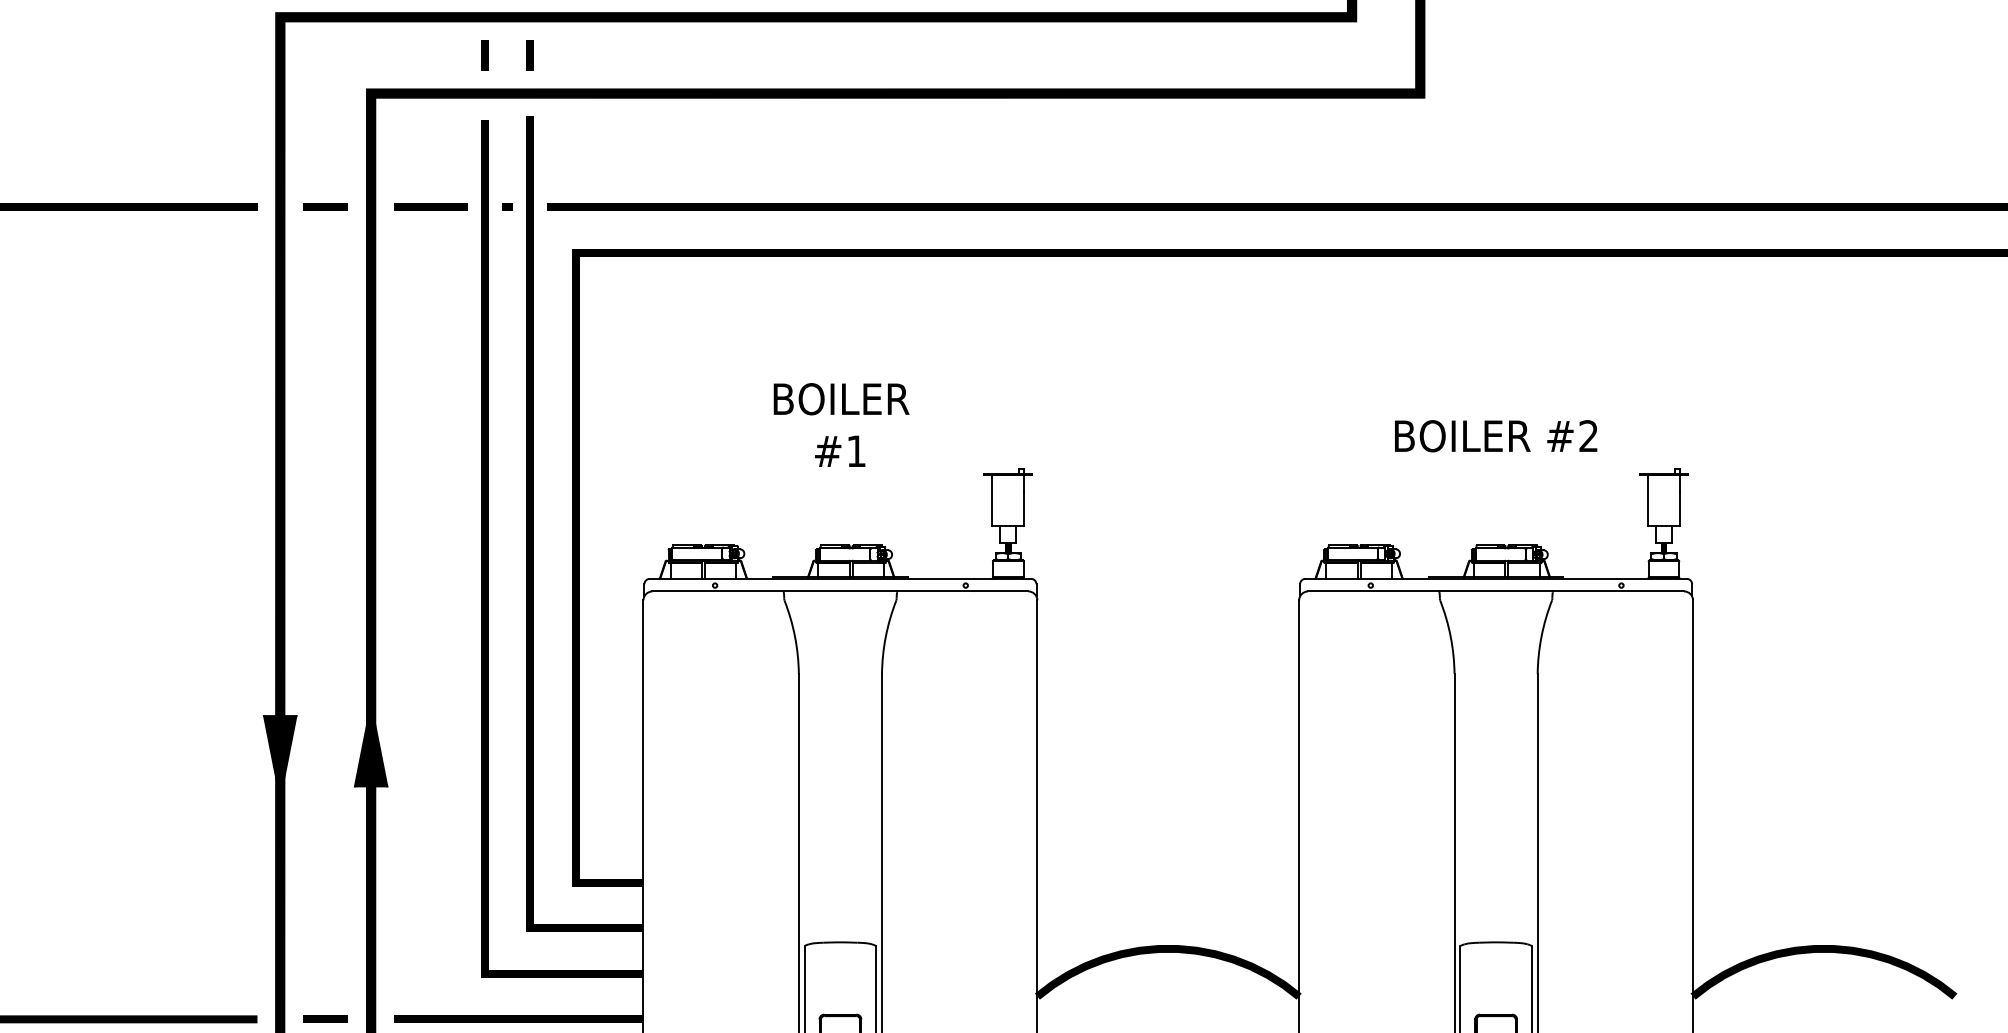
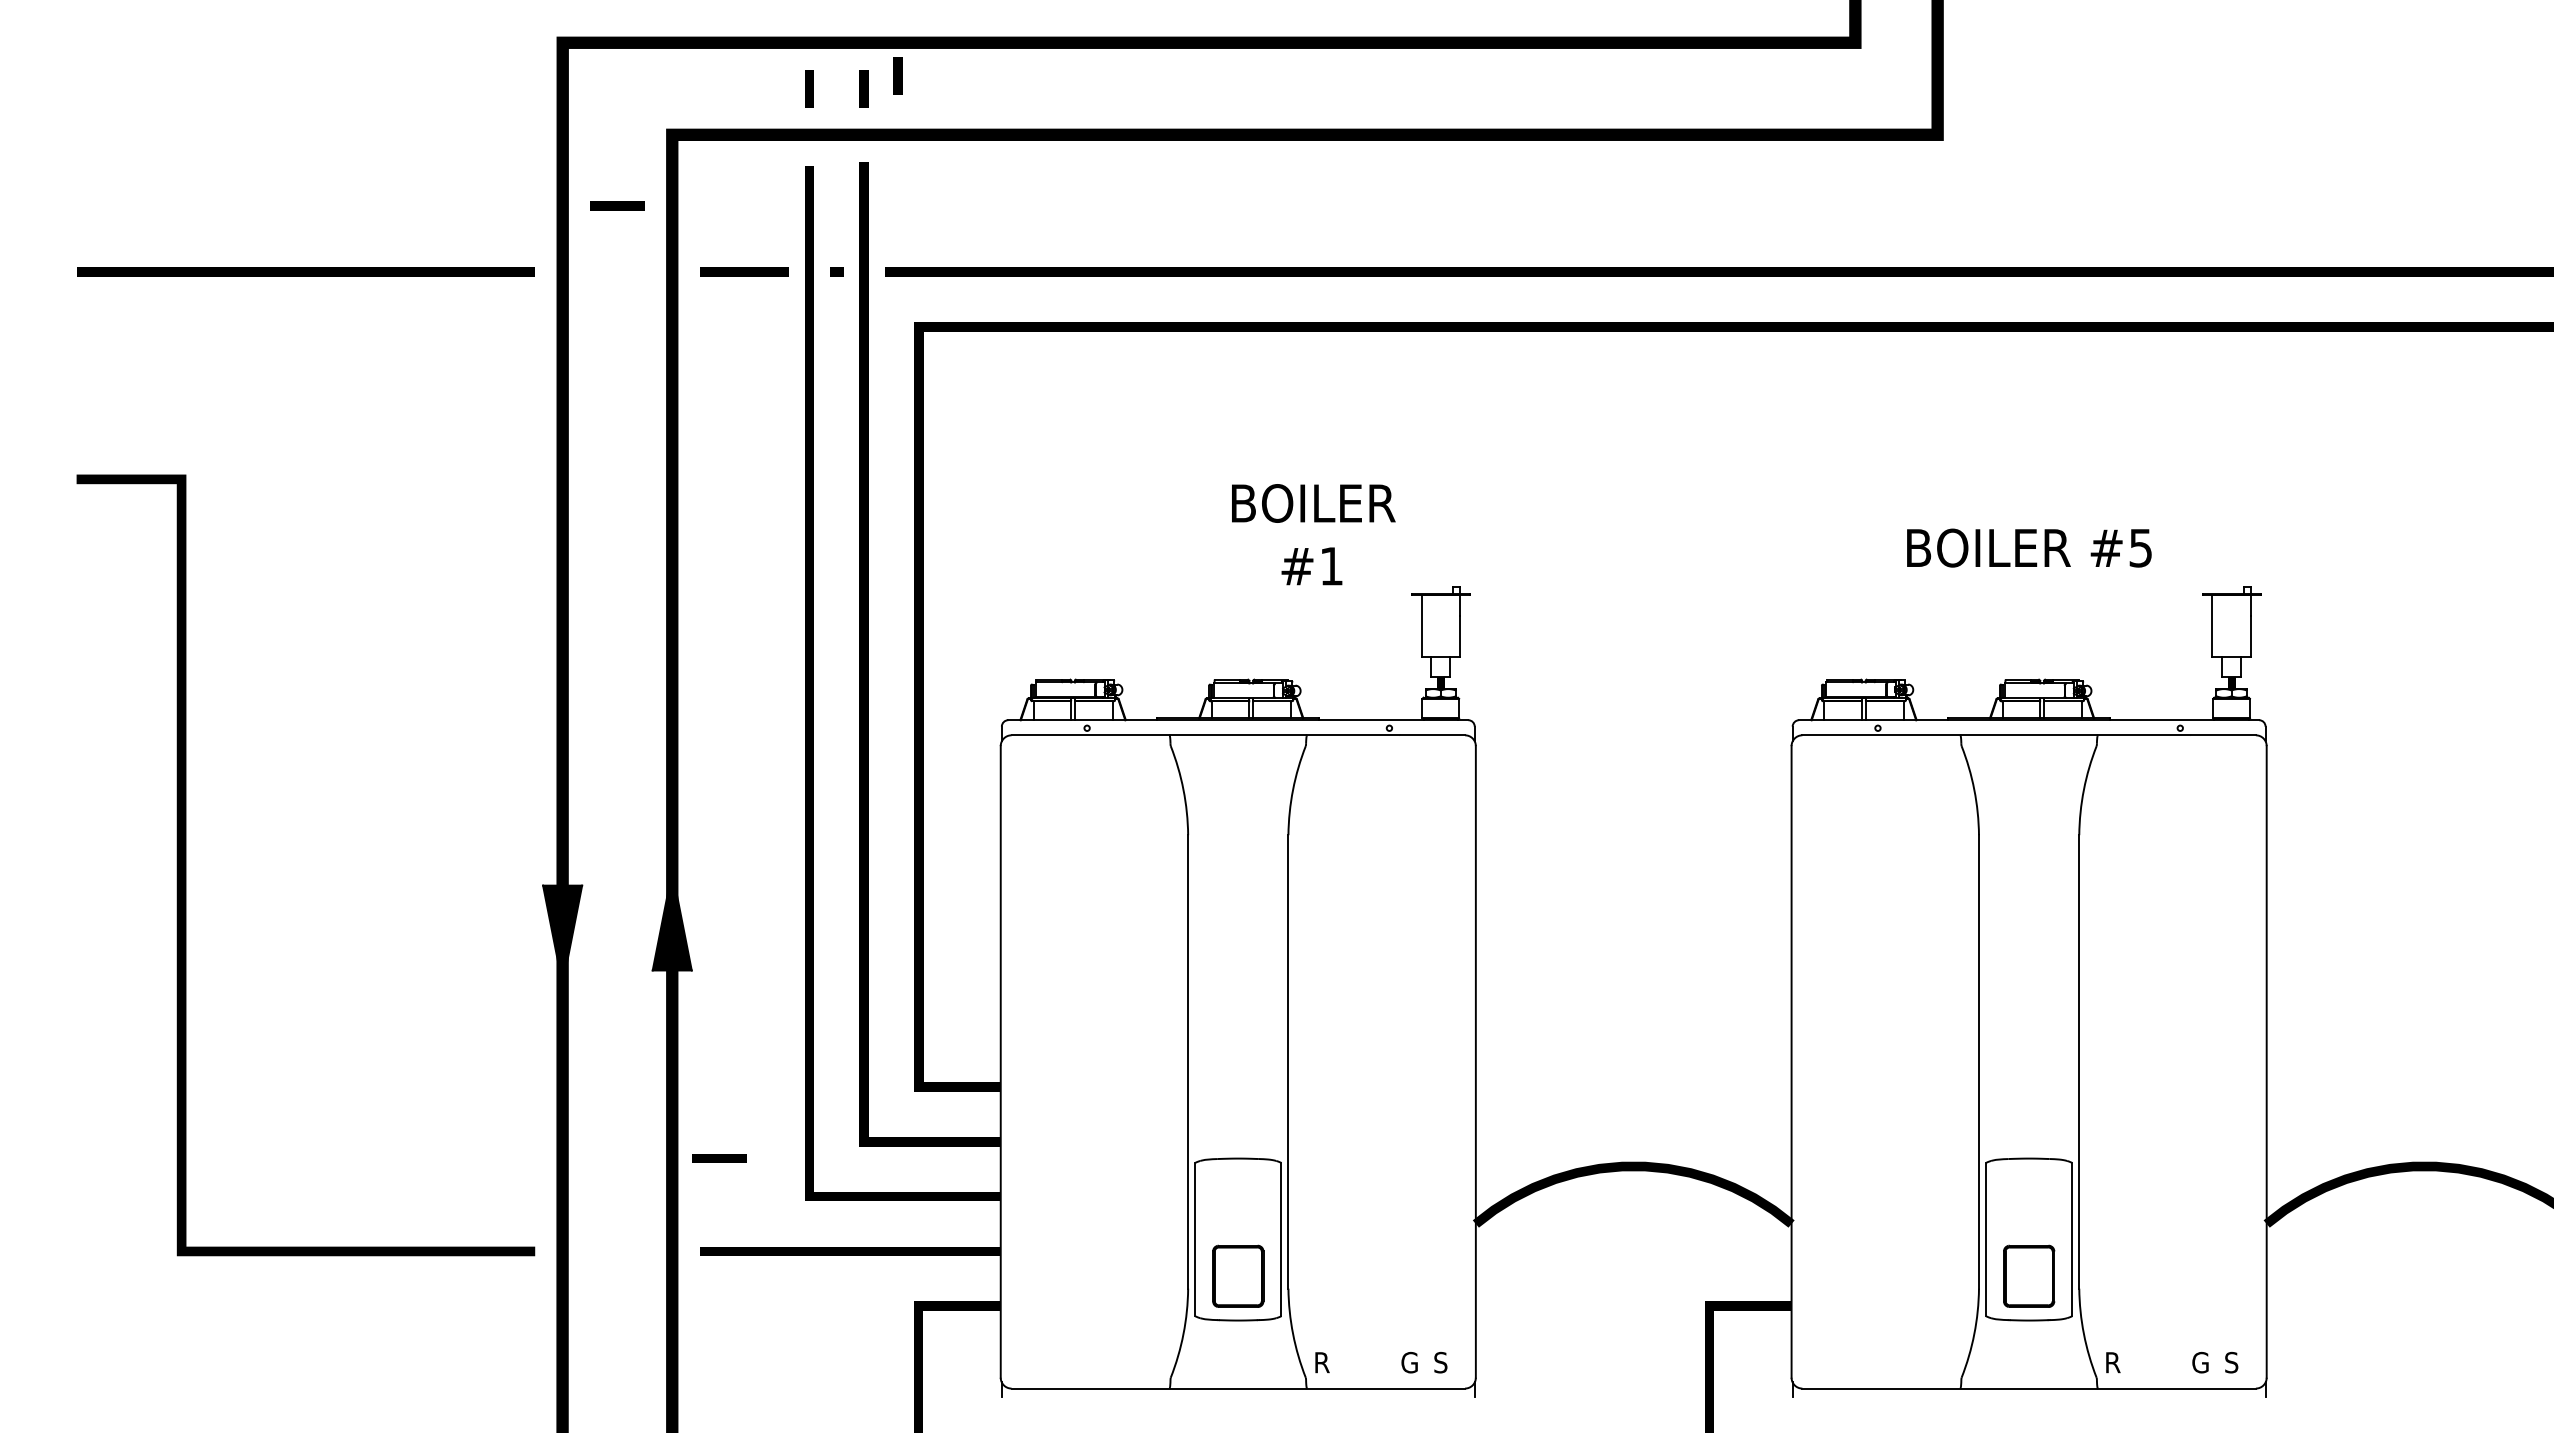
line: (557, 44) -> (897, 75), added
line: (325, 206) -> (617, 205), moved
text: (841, 424) -> (1313, 534), moved
text: (1588, 435) -> (2140, 547), #2 -> #5
line: (325, 1019) -> (719, 1158), moved

